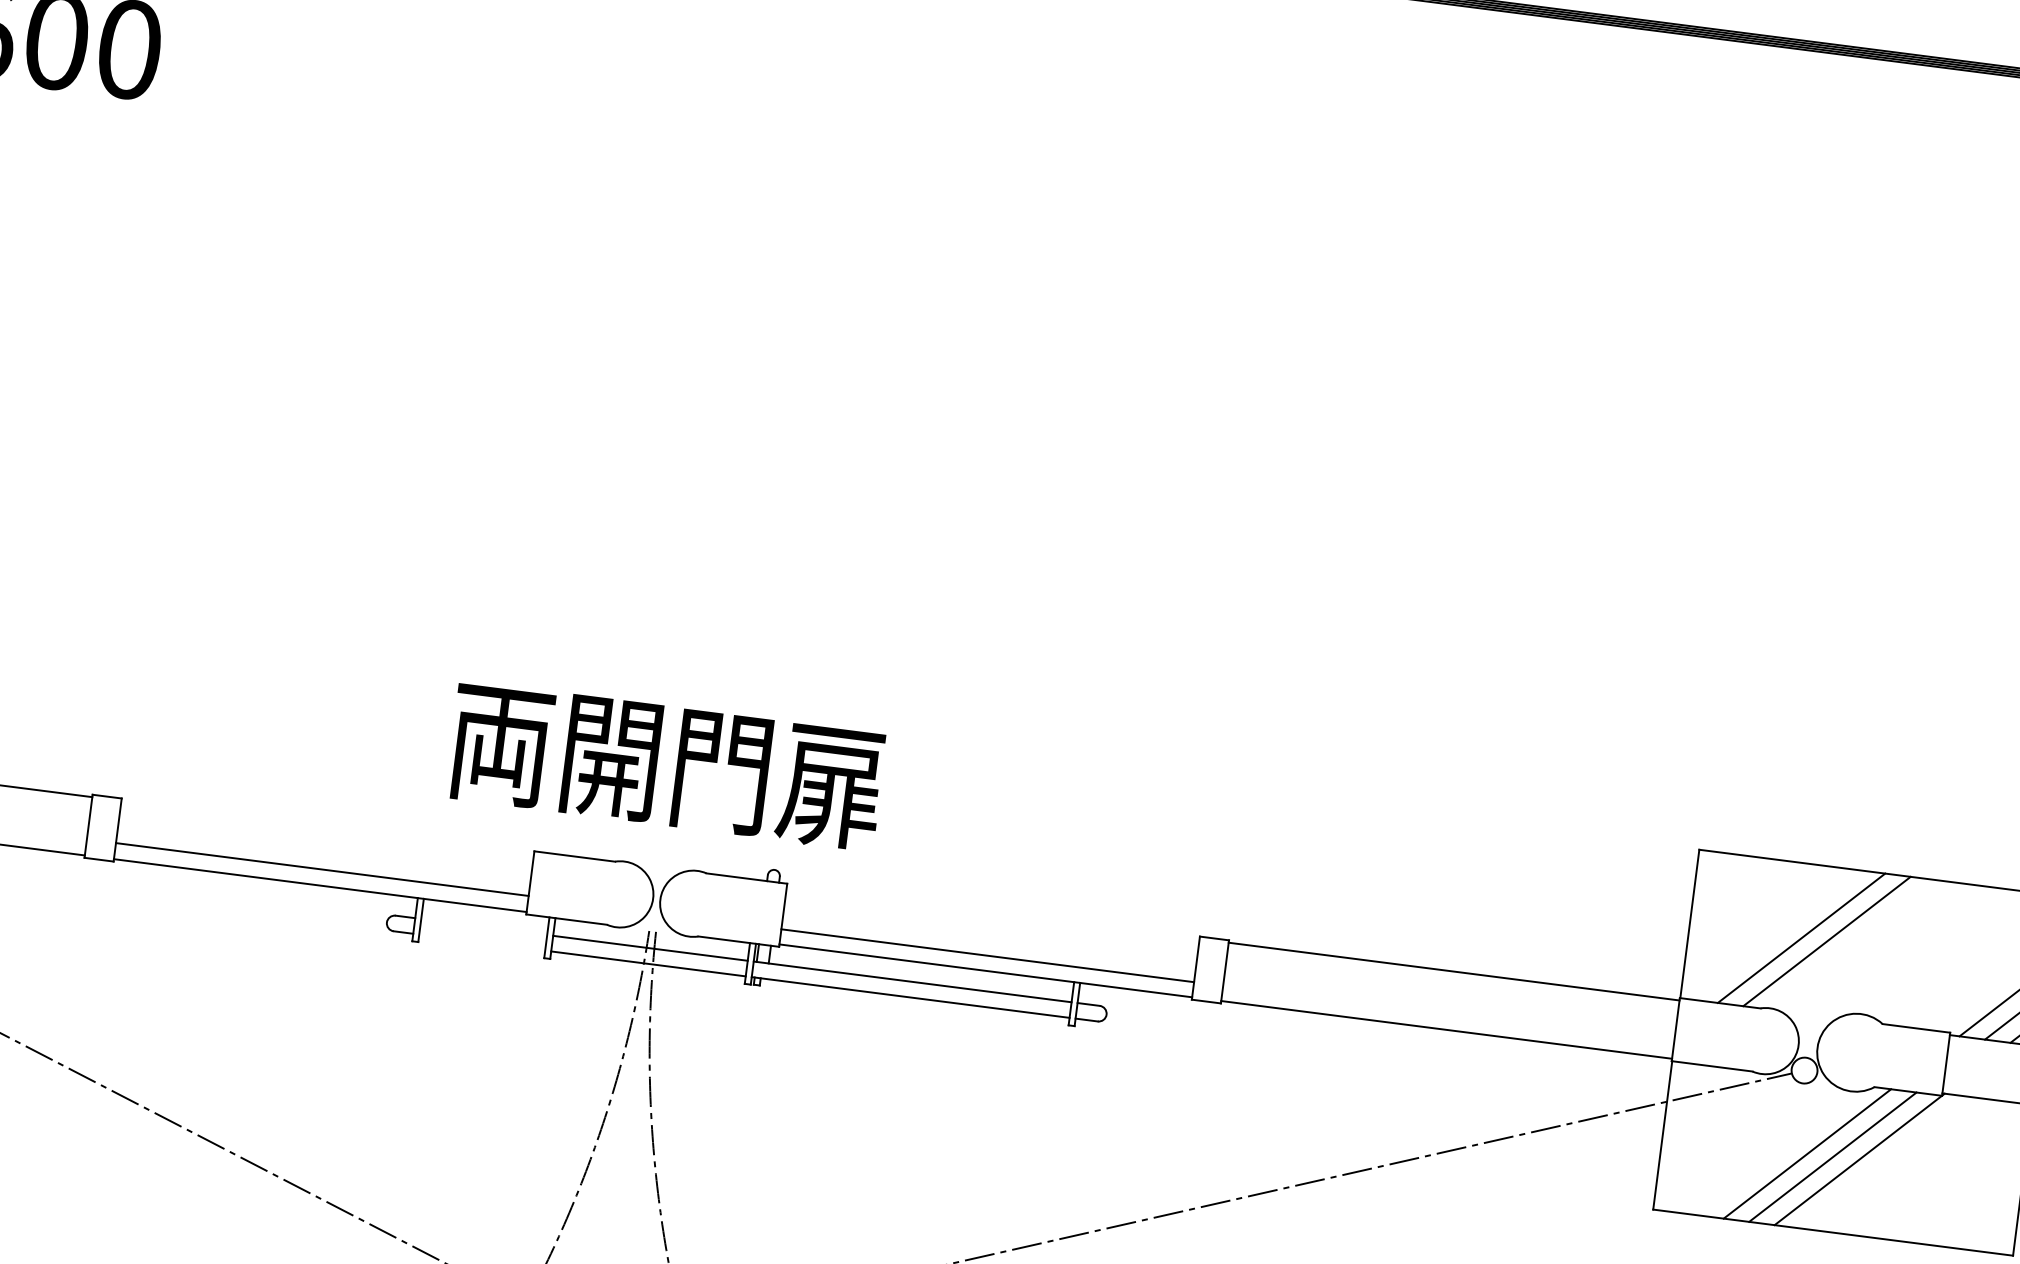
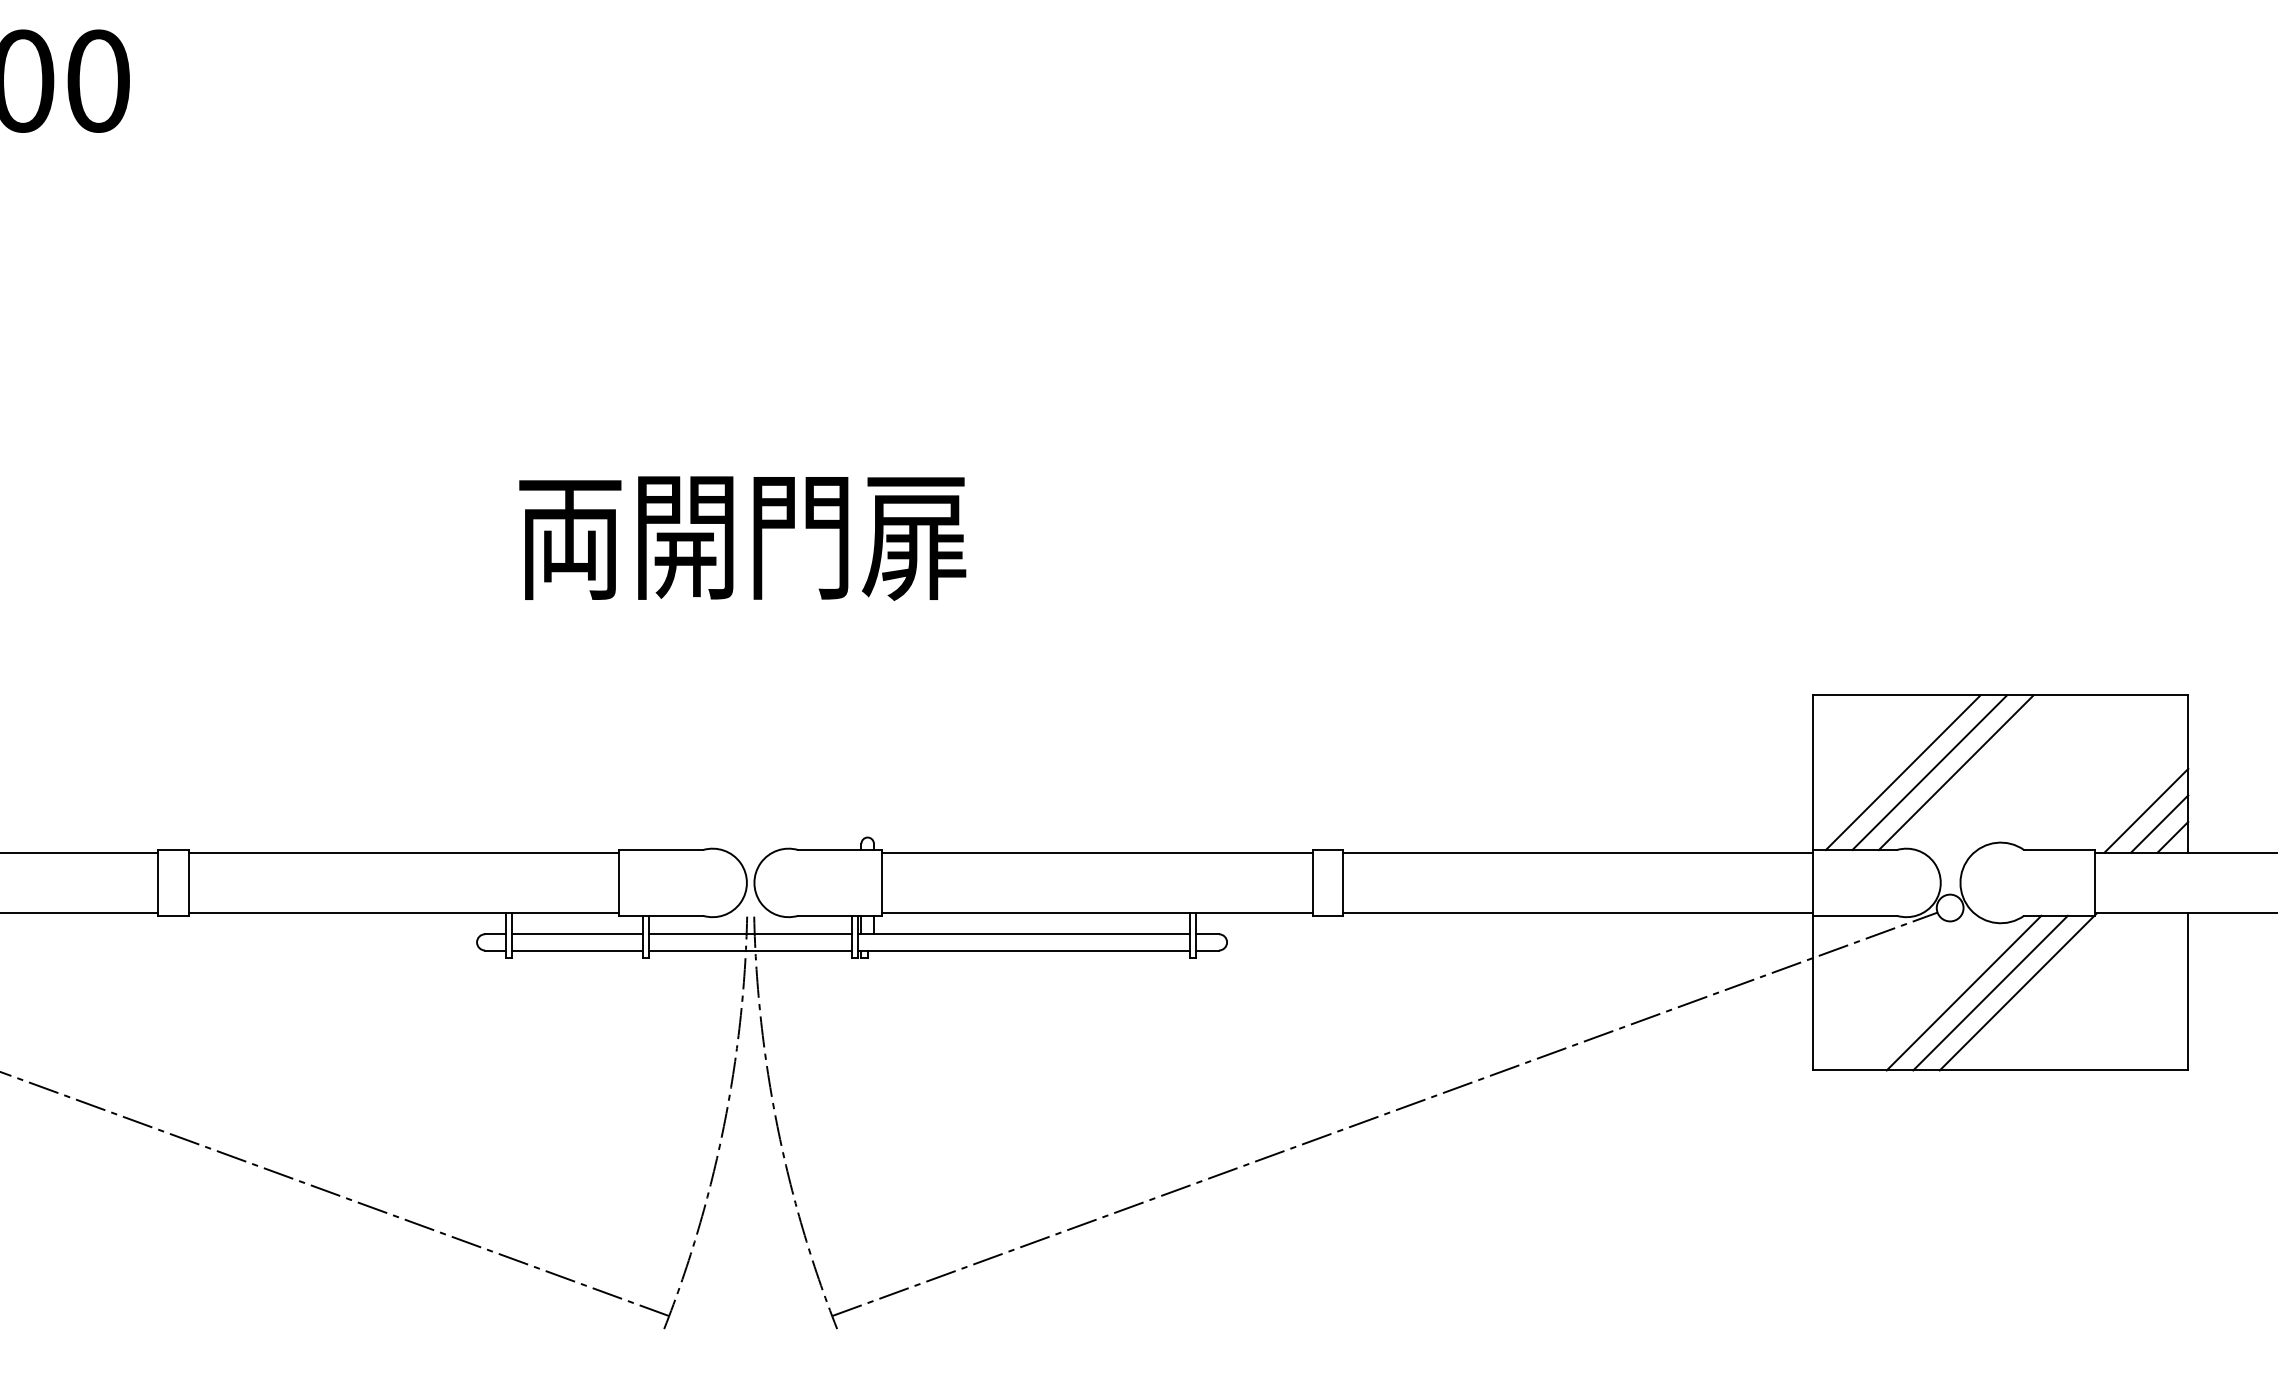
text: (665, 766) -> (742, 538), moved
line: (322, 869) -> (403, 852), moved
line: (484, 927) -> (577, 934), added
line: (1775, 934) -> (1902, 772), added
line: (482, 942) -> (577, 950), added
line: (987, 955) -> (1097, 852), moved

